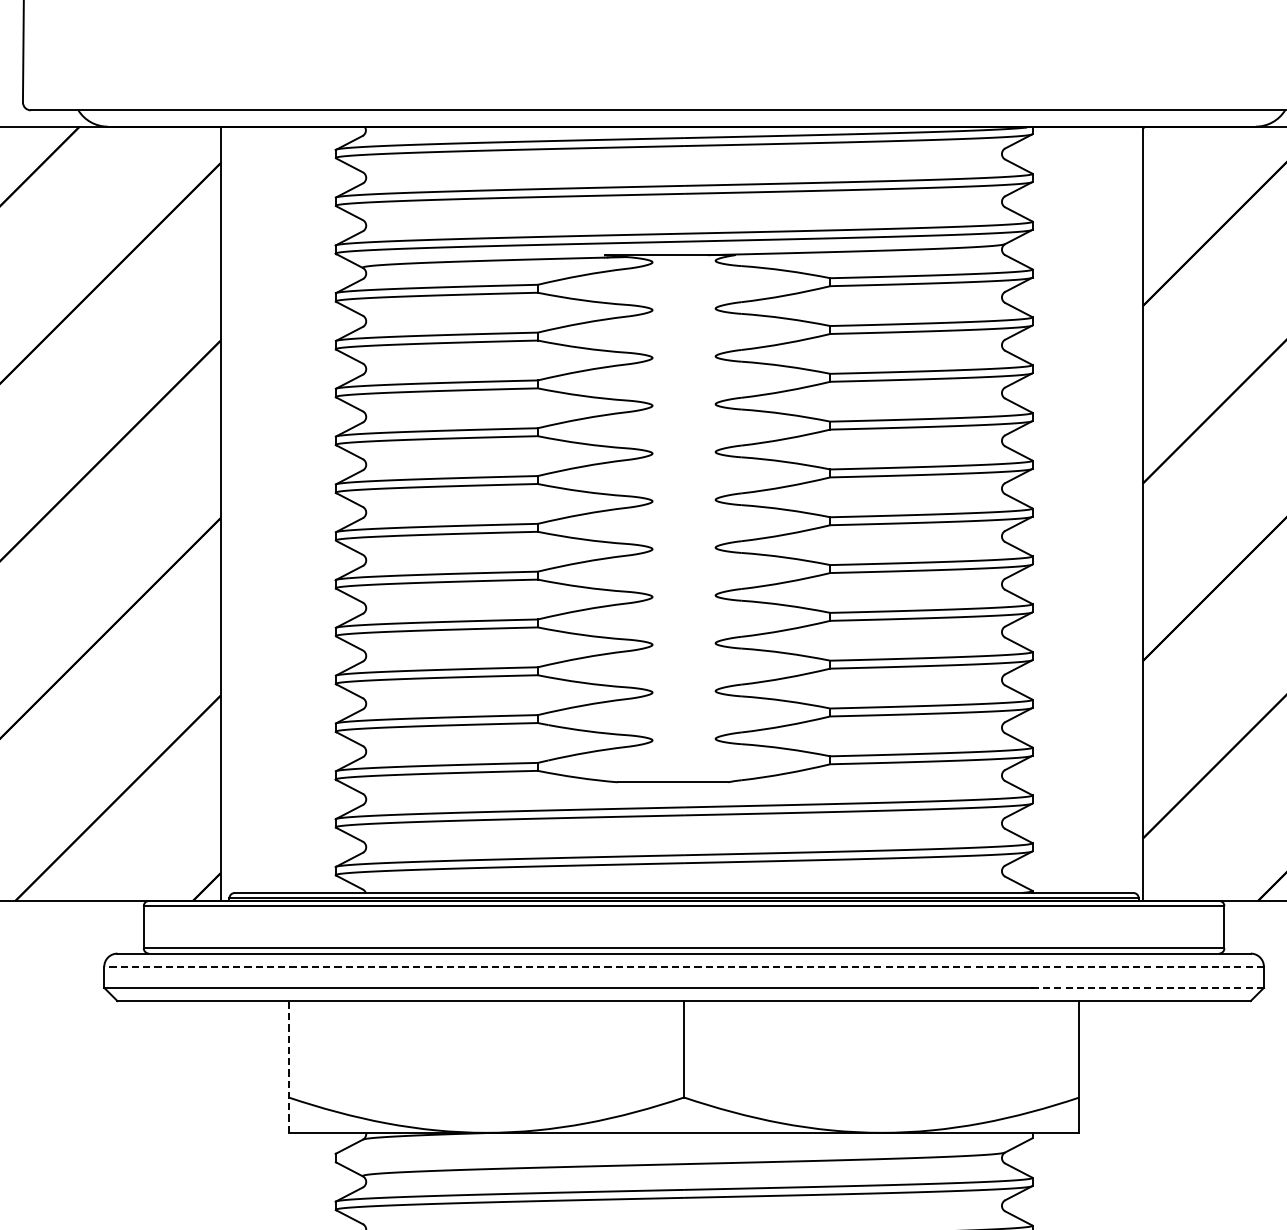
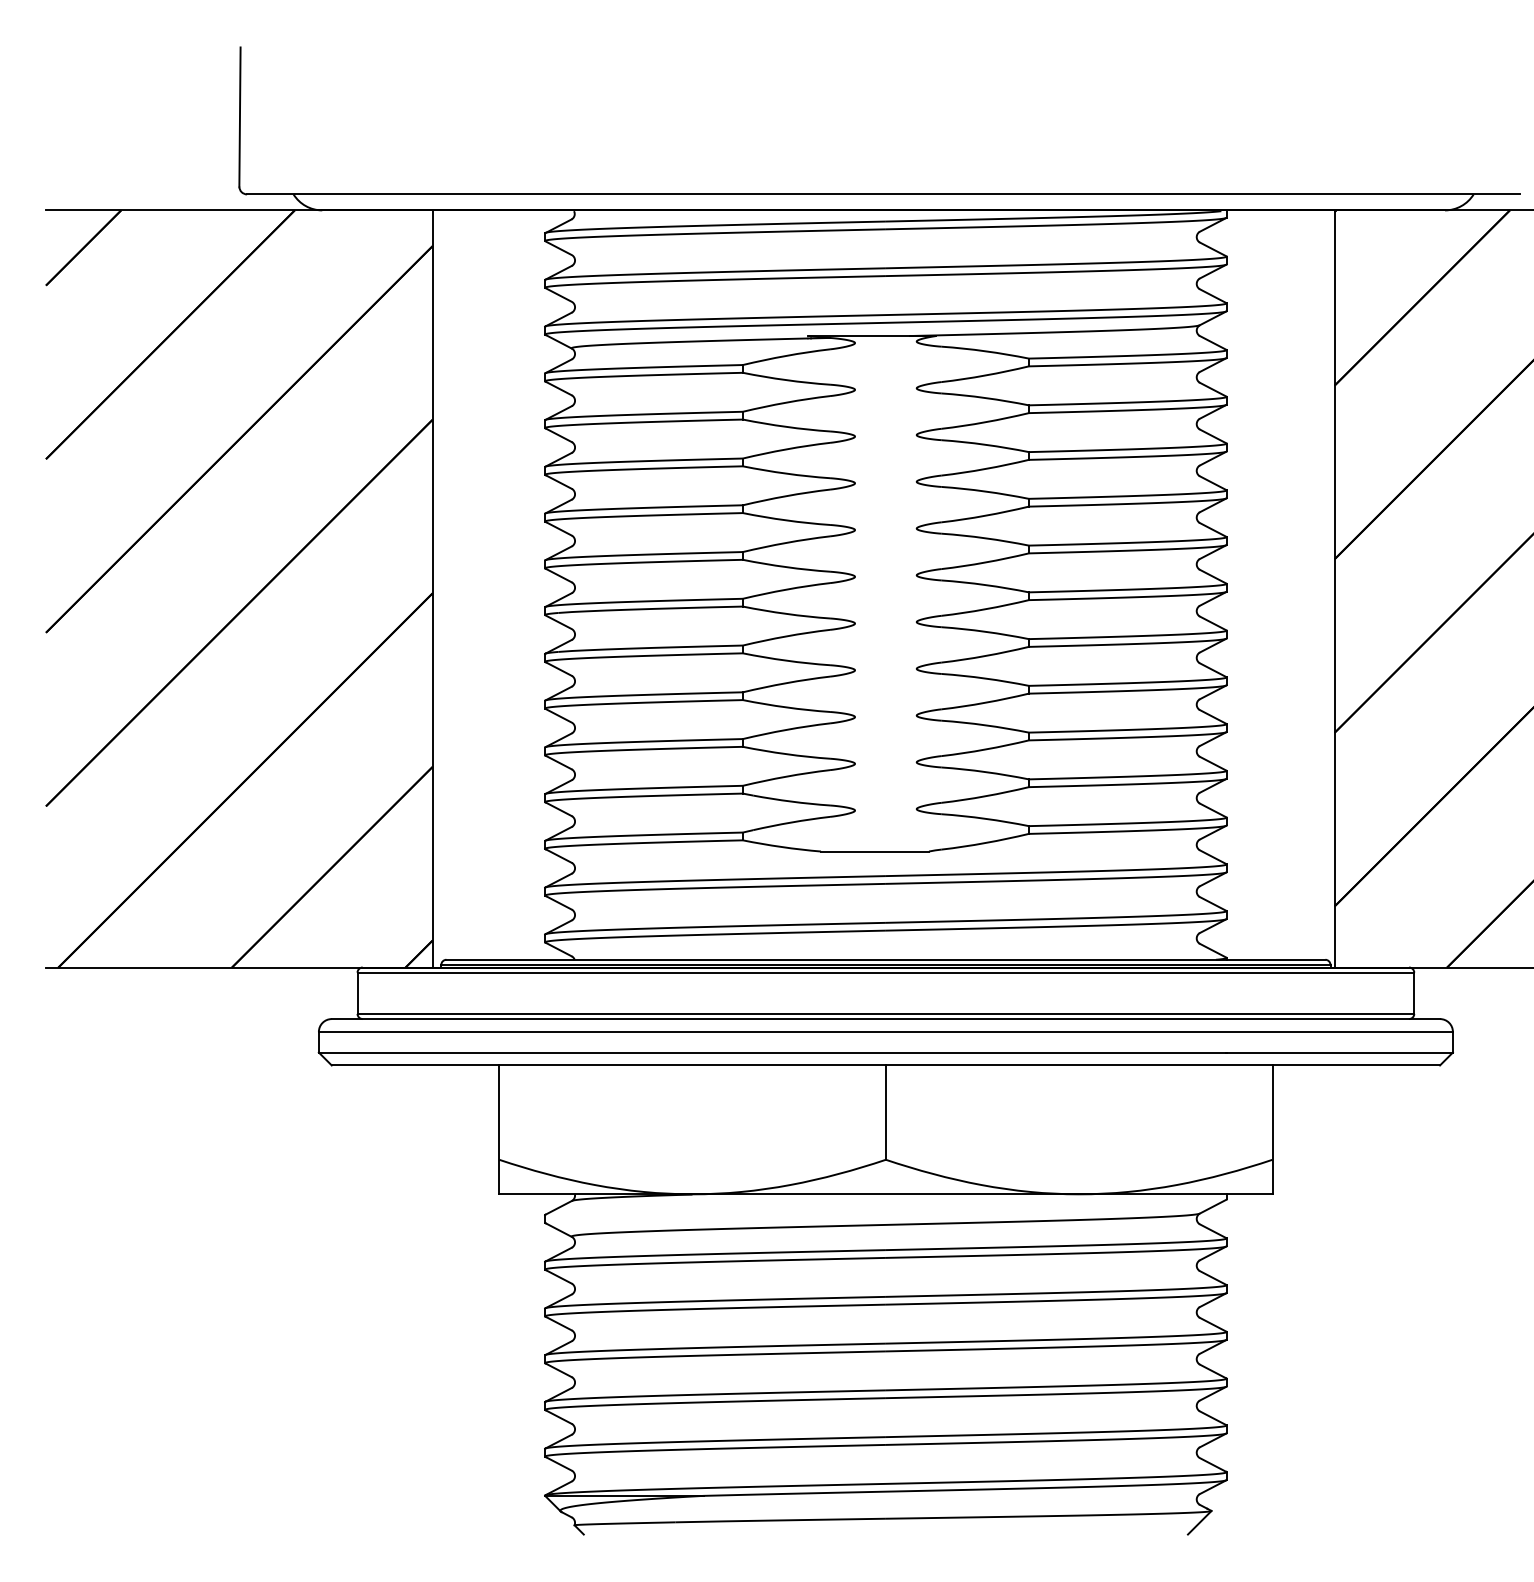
line: (683, 966) -> (885, 1031), dashed -> solid
line: (1147, 987) -> (1339, 1052), dashed -> solid
line: (288, 1066) -> (499, 1129), dashed -> solid

